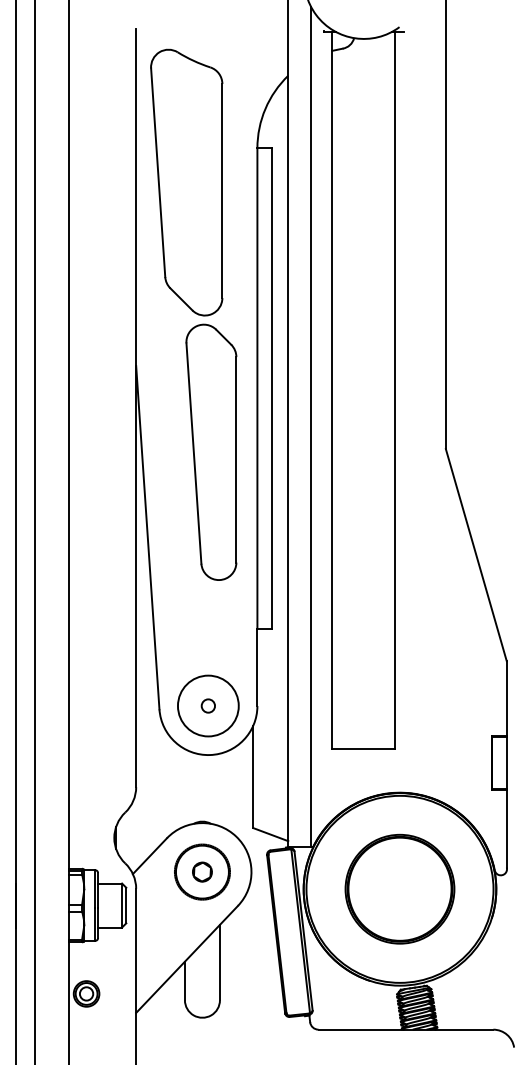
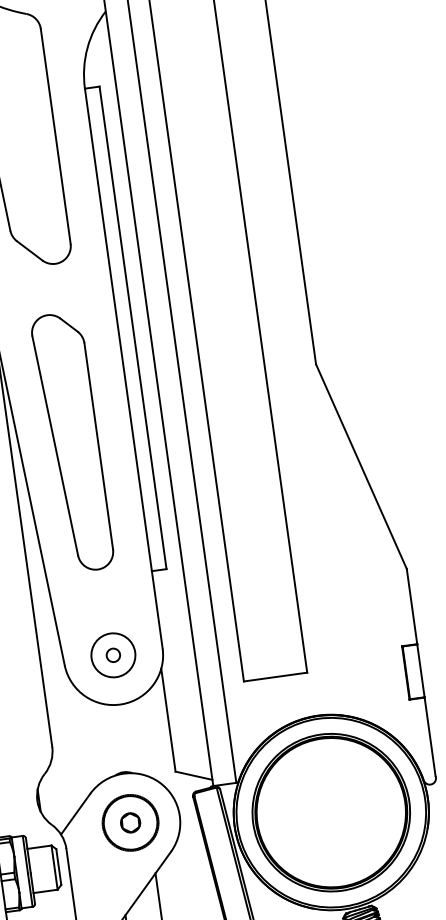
part: (211, 451) -> (72, 441), moved
circle: (208, 705) -> (113, 654), size x0.71
part: (399, 888) -> (330, 811), size x1.43

